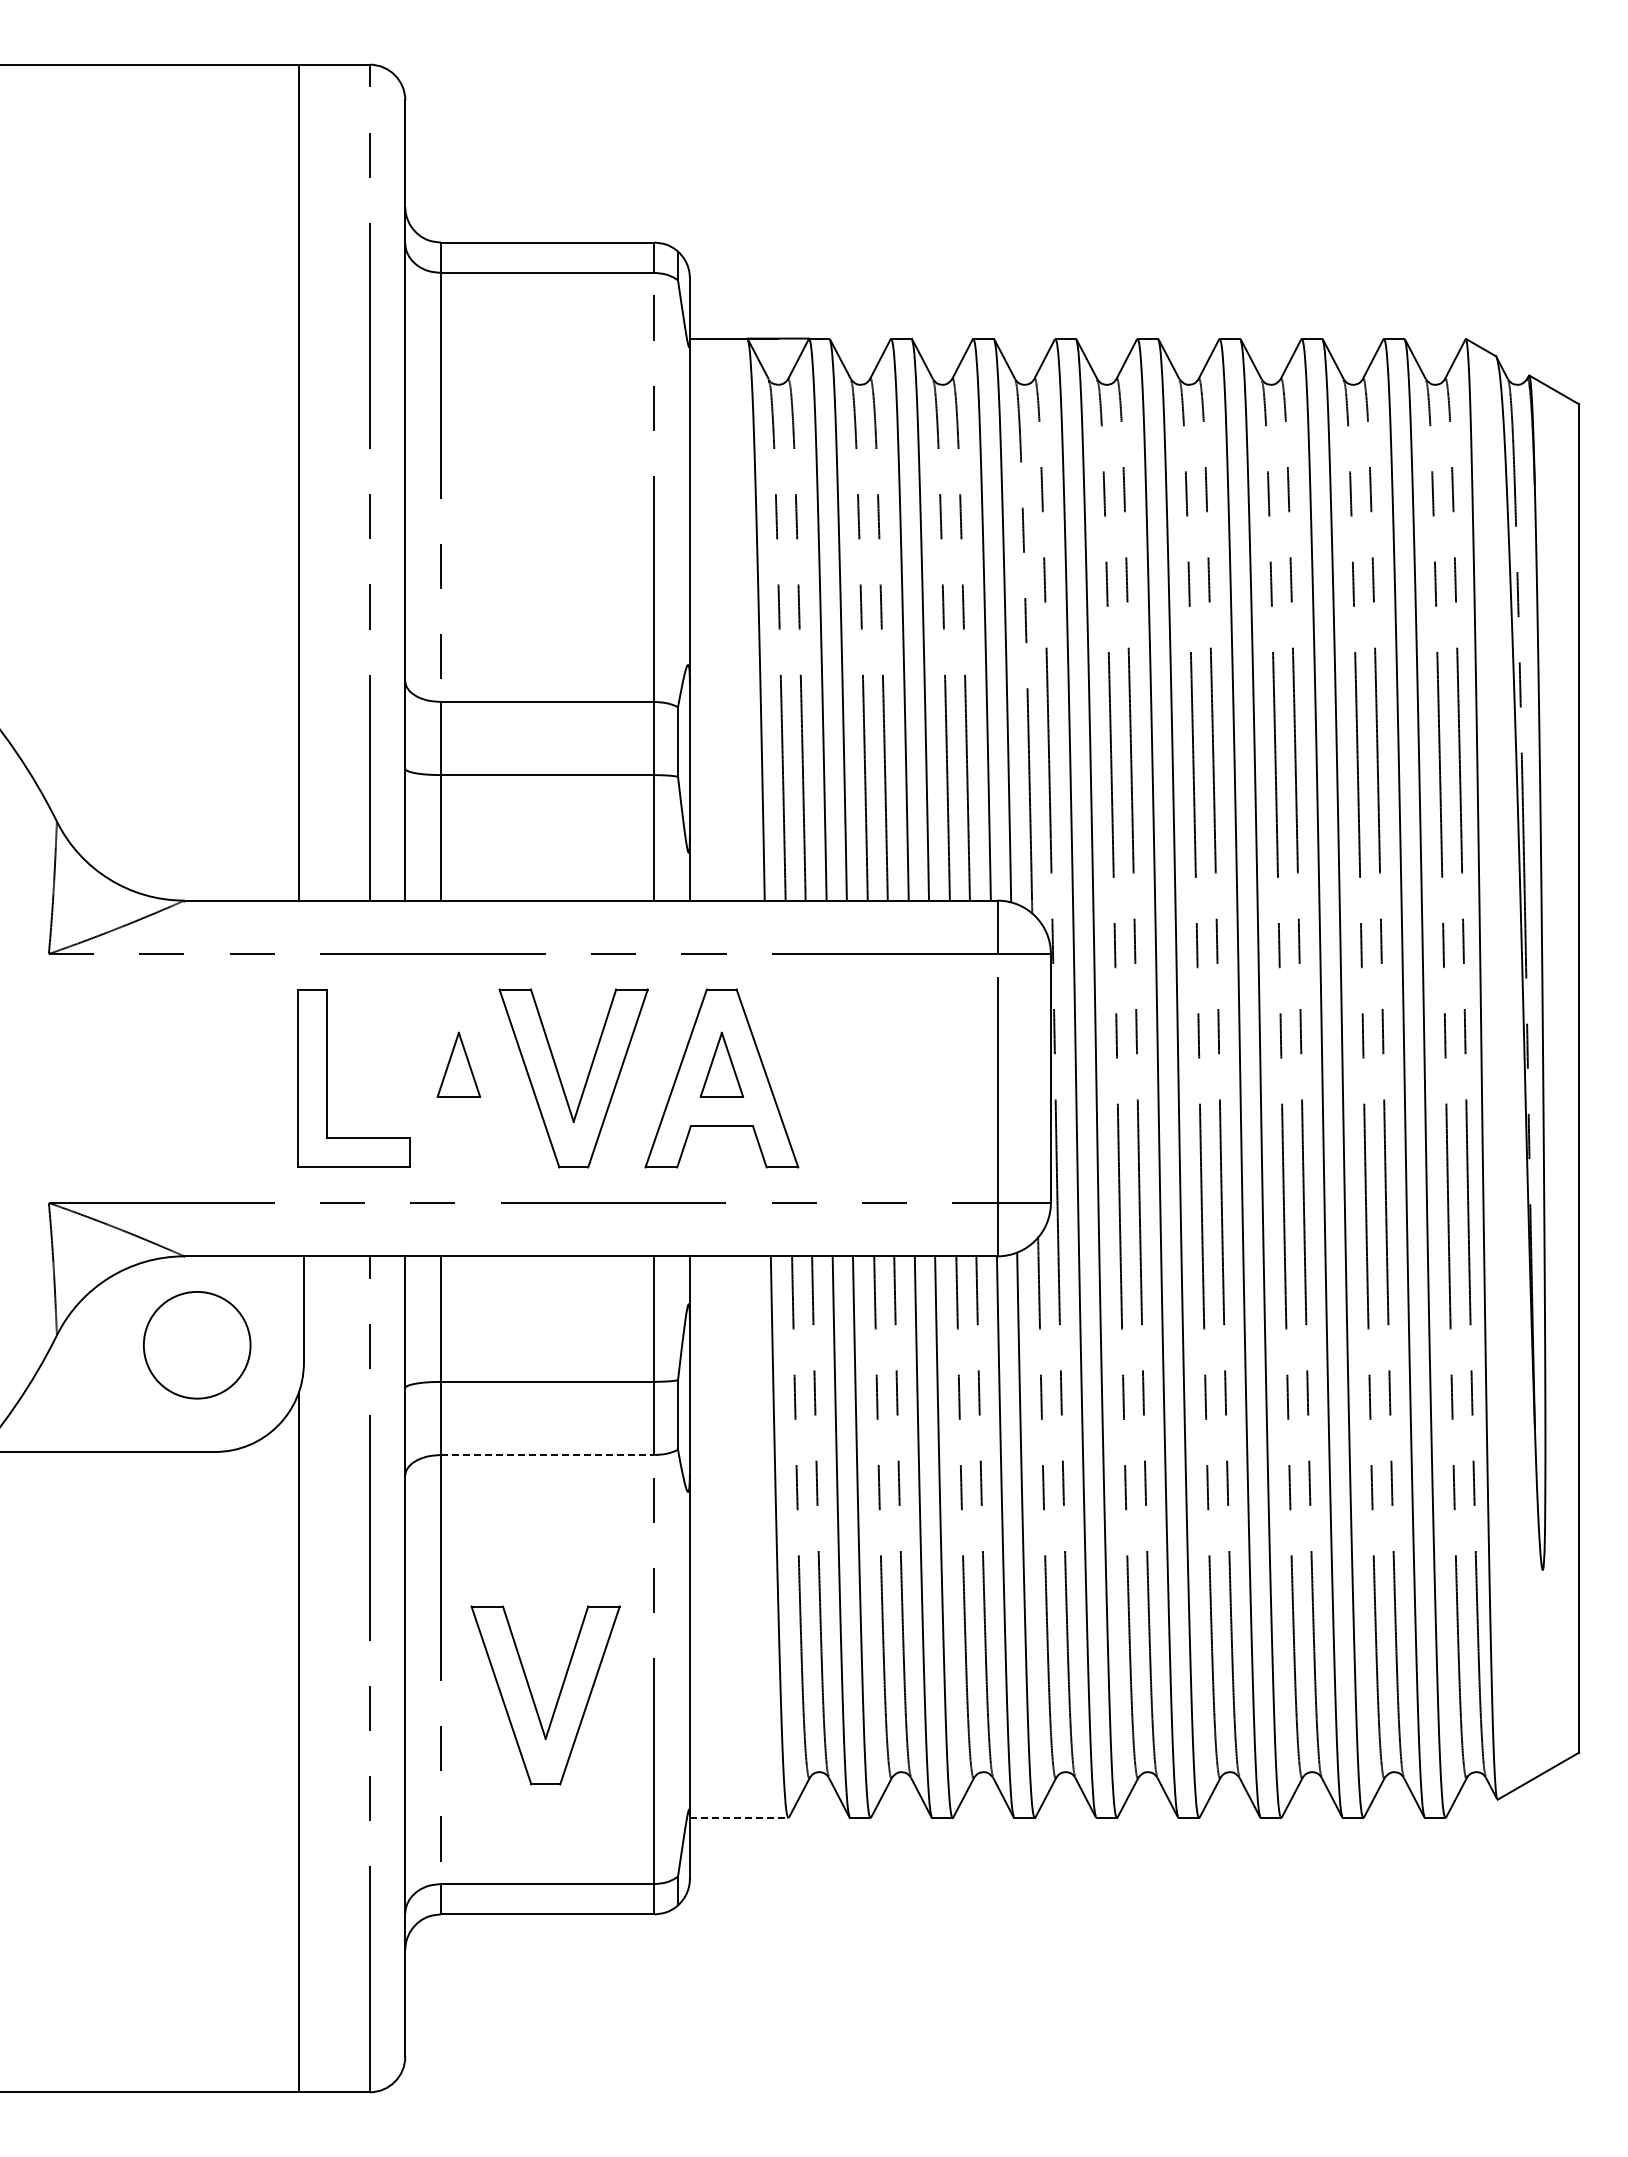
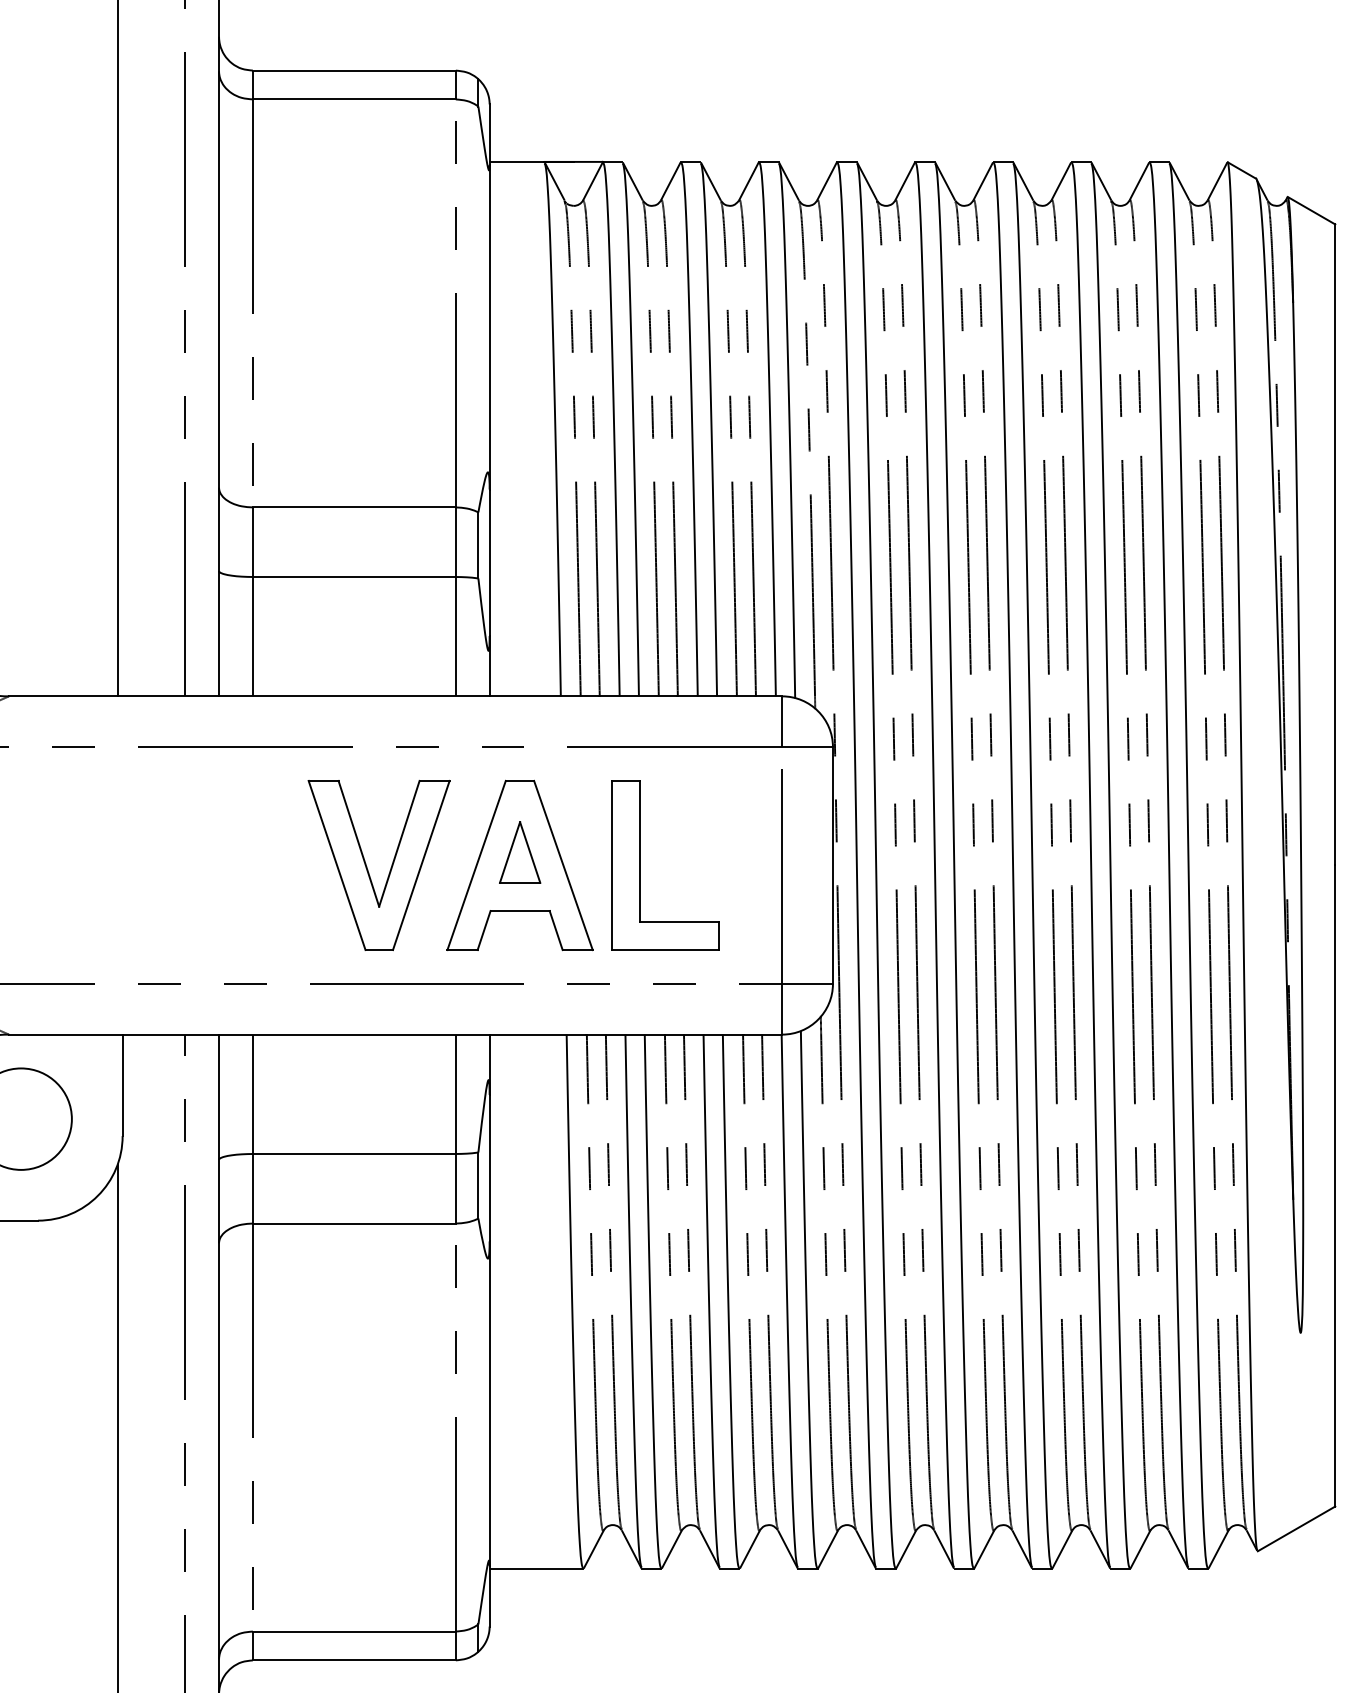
part: (458, 1064) -> (269, 852), removed
part: (327, 1078) -> (640, 865), moved
line: (547, 1455) -> (354, 1223), dashed -> solid
part: (534, 1700) -> (341, 1456), removed
line: (739, 1818) -> (536, 1569), dashed -> solid

